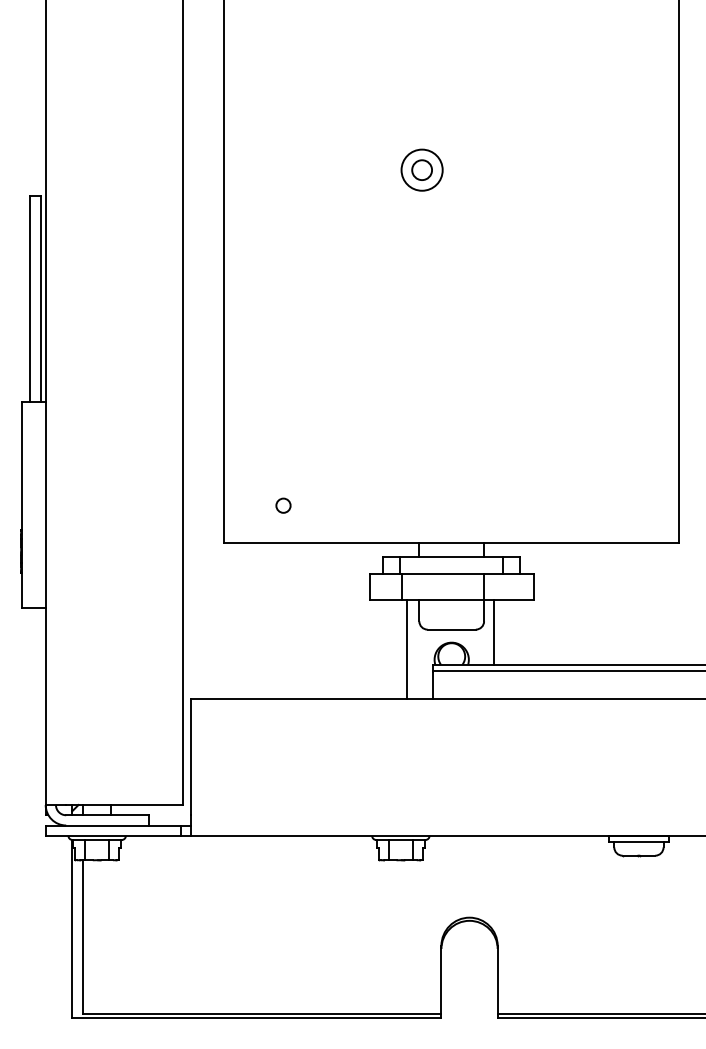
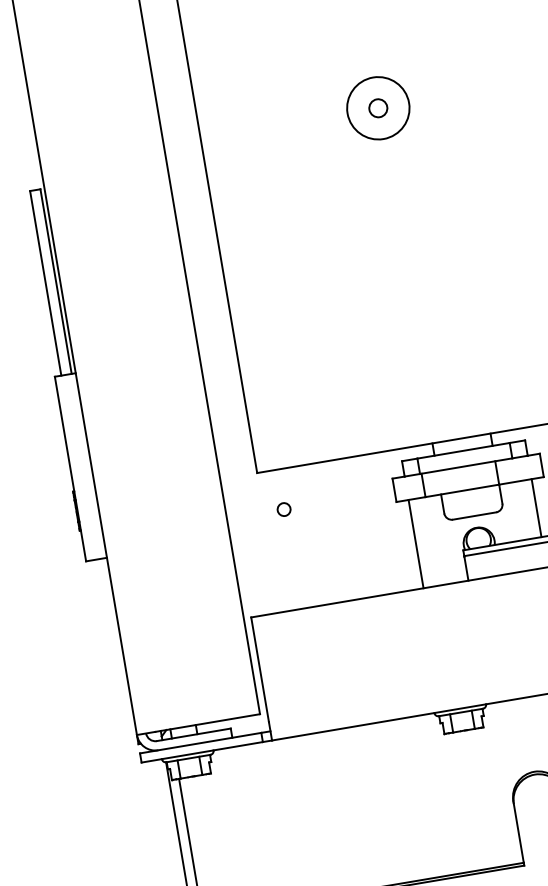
circle: (421, 169) -> (377, 107), size x1.67
circle: (283, 505) -> (284, 509), moved
line: (494, 632) -> (536, 508), moved
line: (407, 649) -> (416, 544), moved

